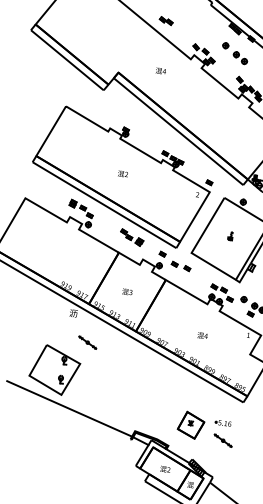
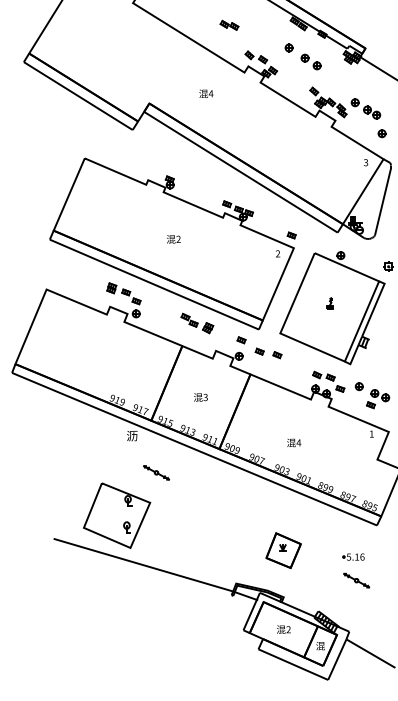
part: (166, 20) -> (229, 24), moved
text: (202, 335) -> (294, 442), moved
part: (191, 425) -> (283, 550), moved

